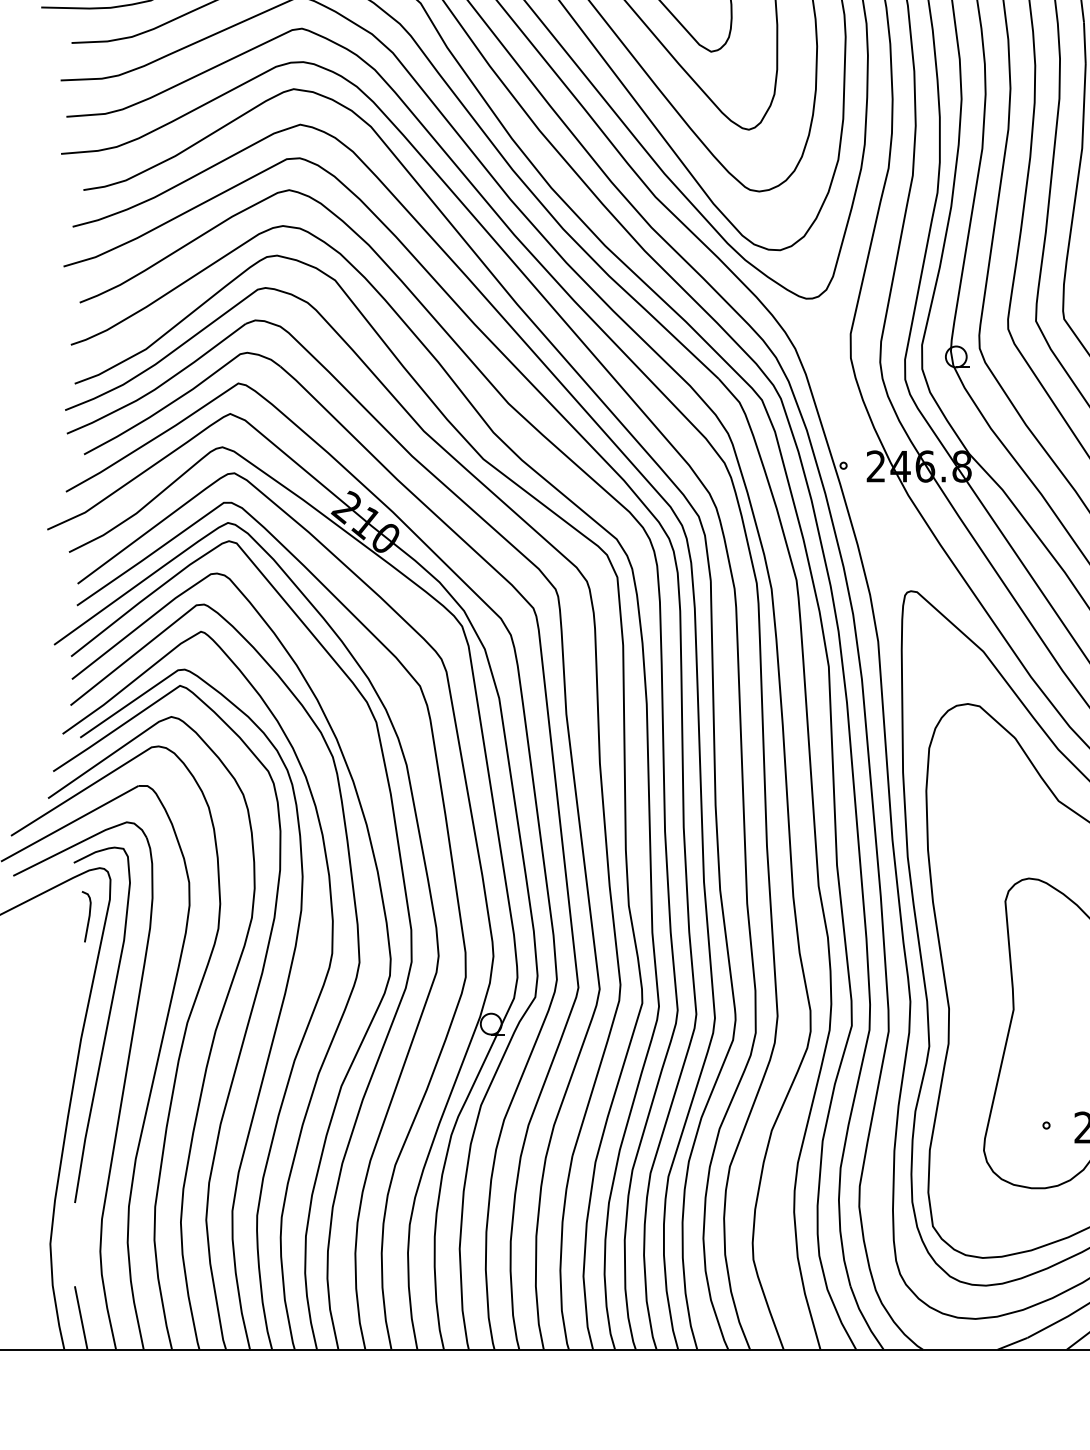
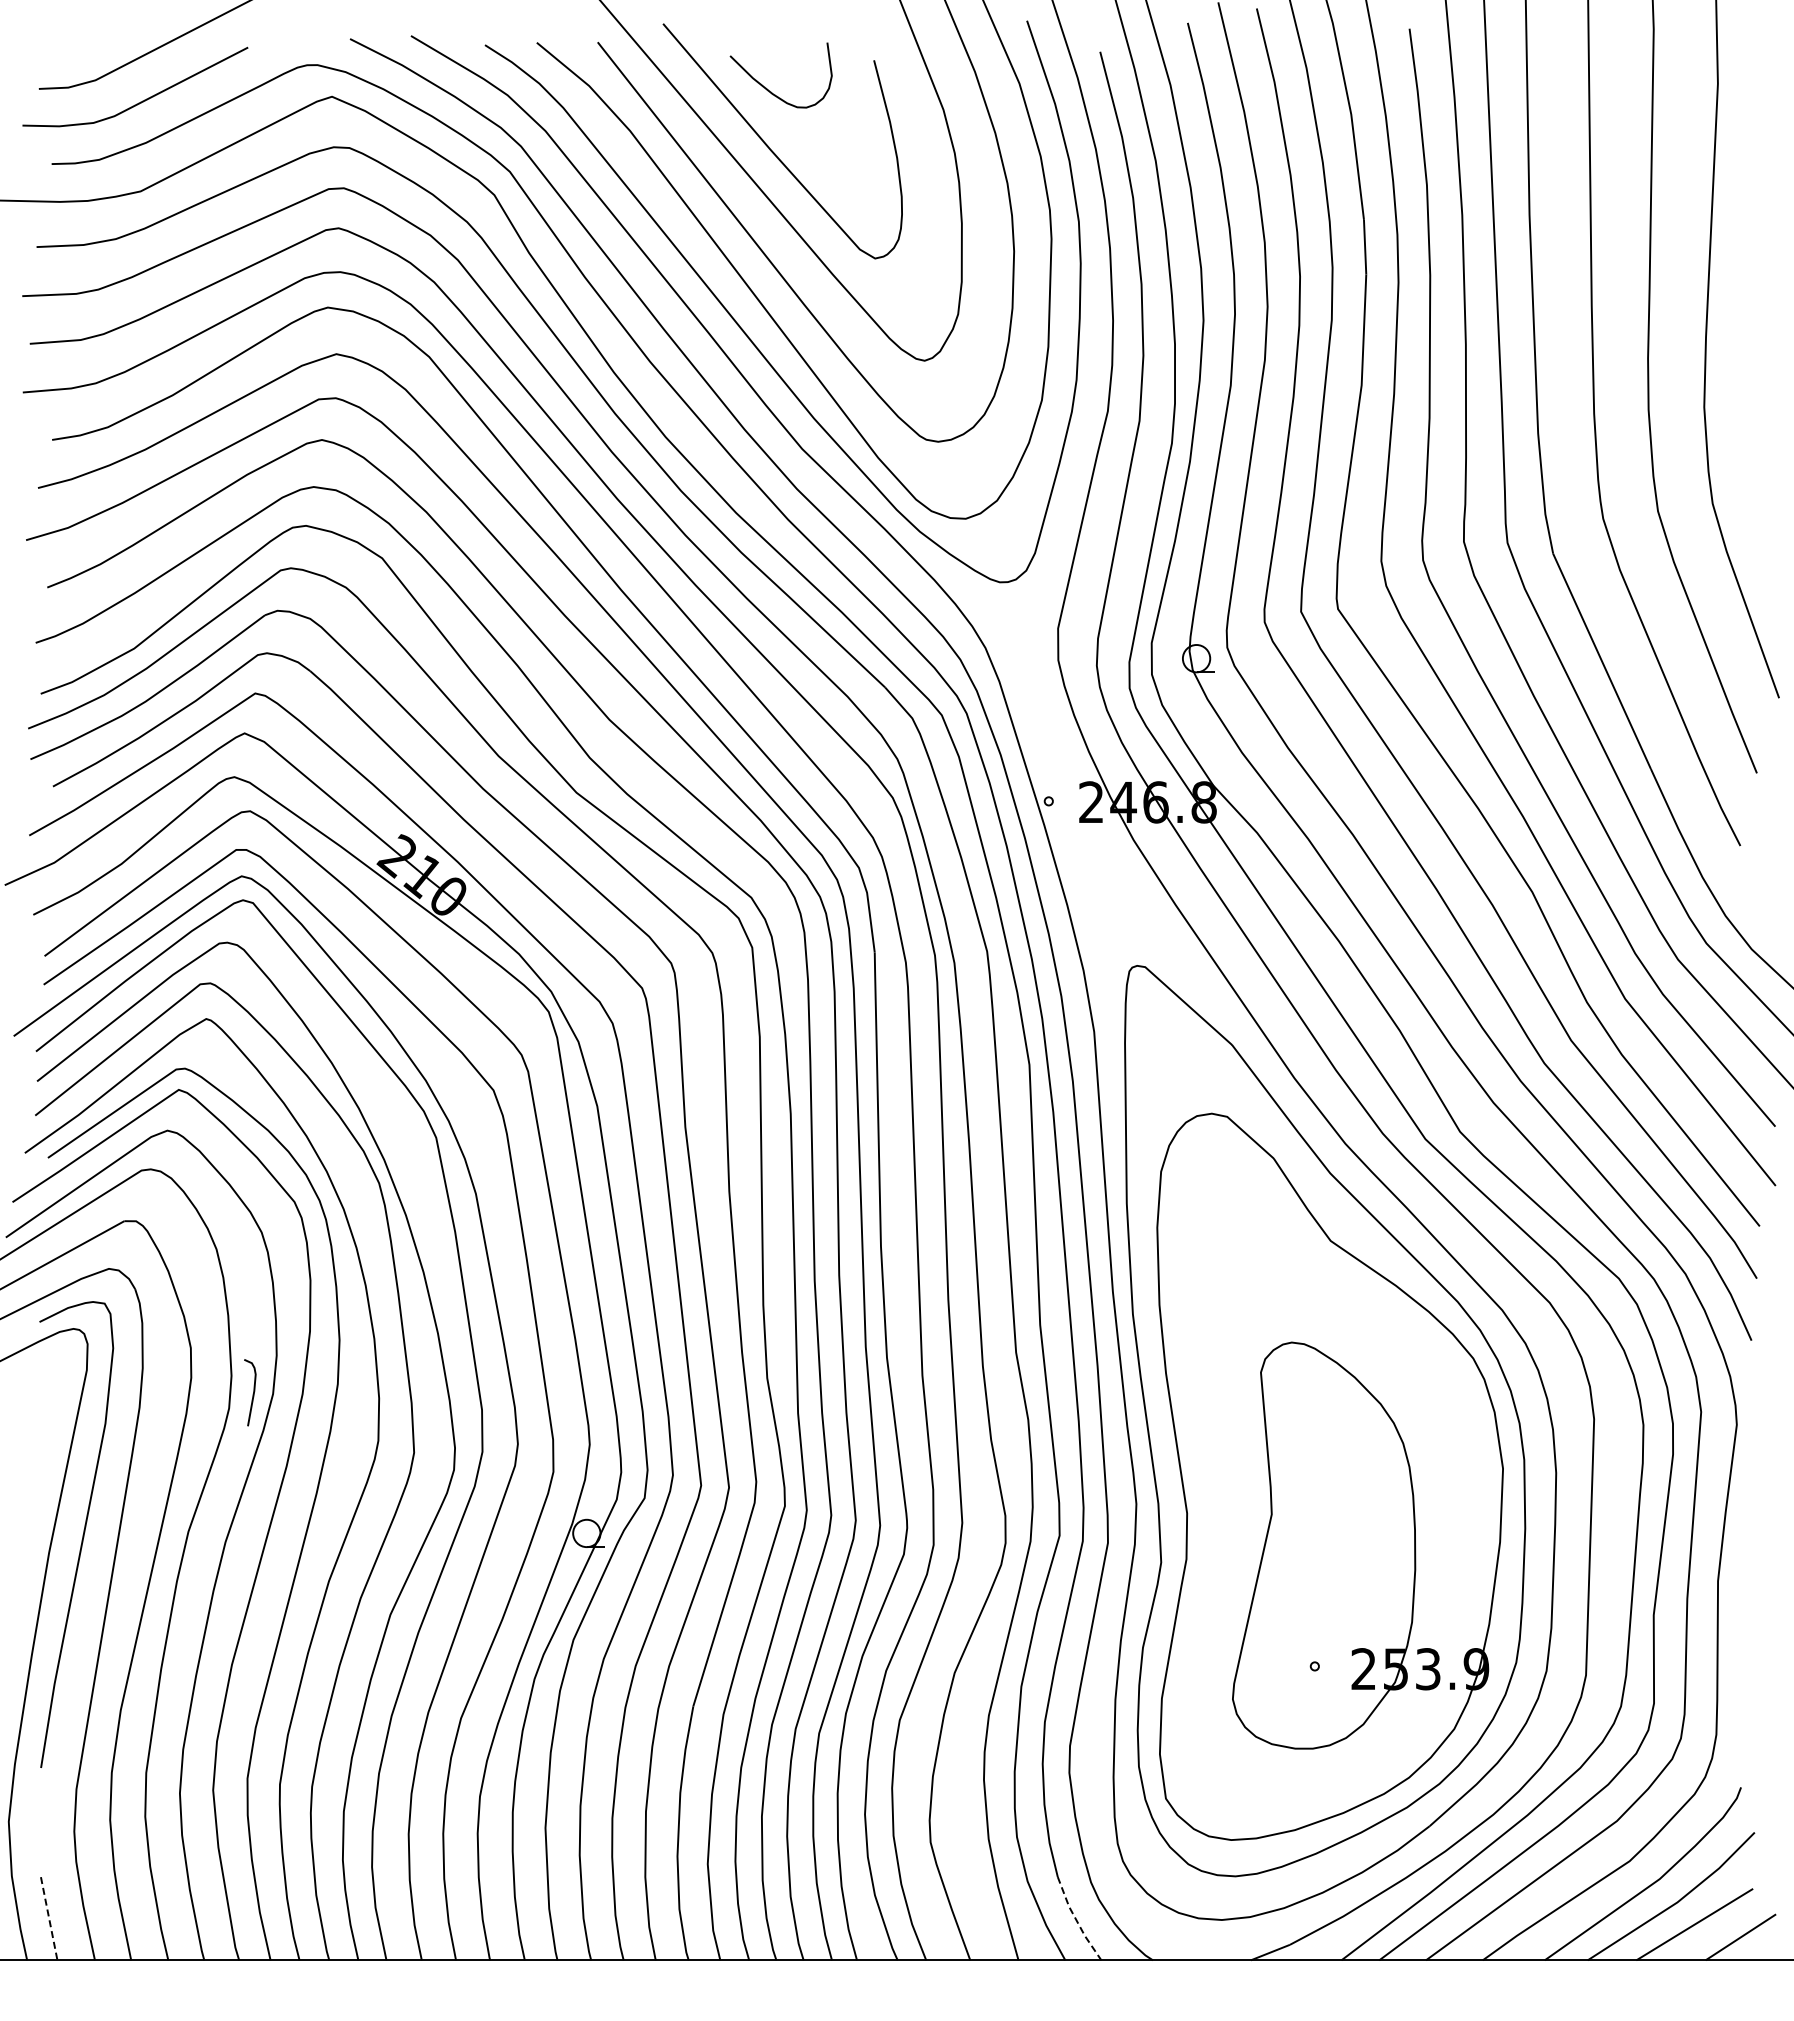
curve: (88, 918) -> (252, 1394), moved
line: (81, 1318) -> (49, 1919), solid -> dashed
line: (864, 1319) -> (1076, 1920), solid -> dashed

